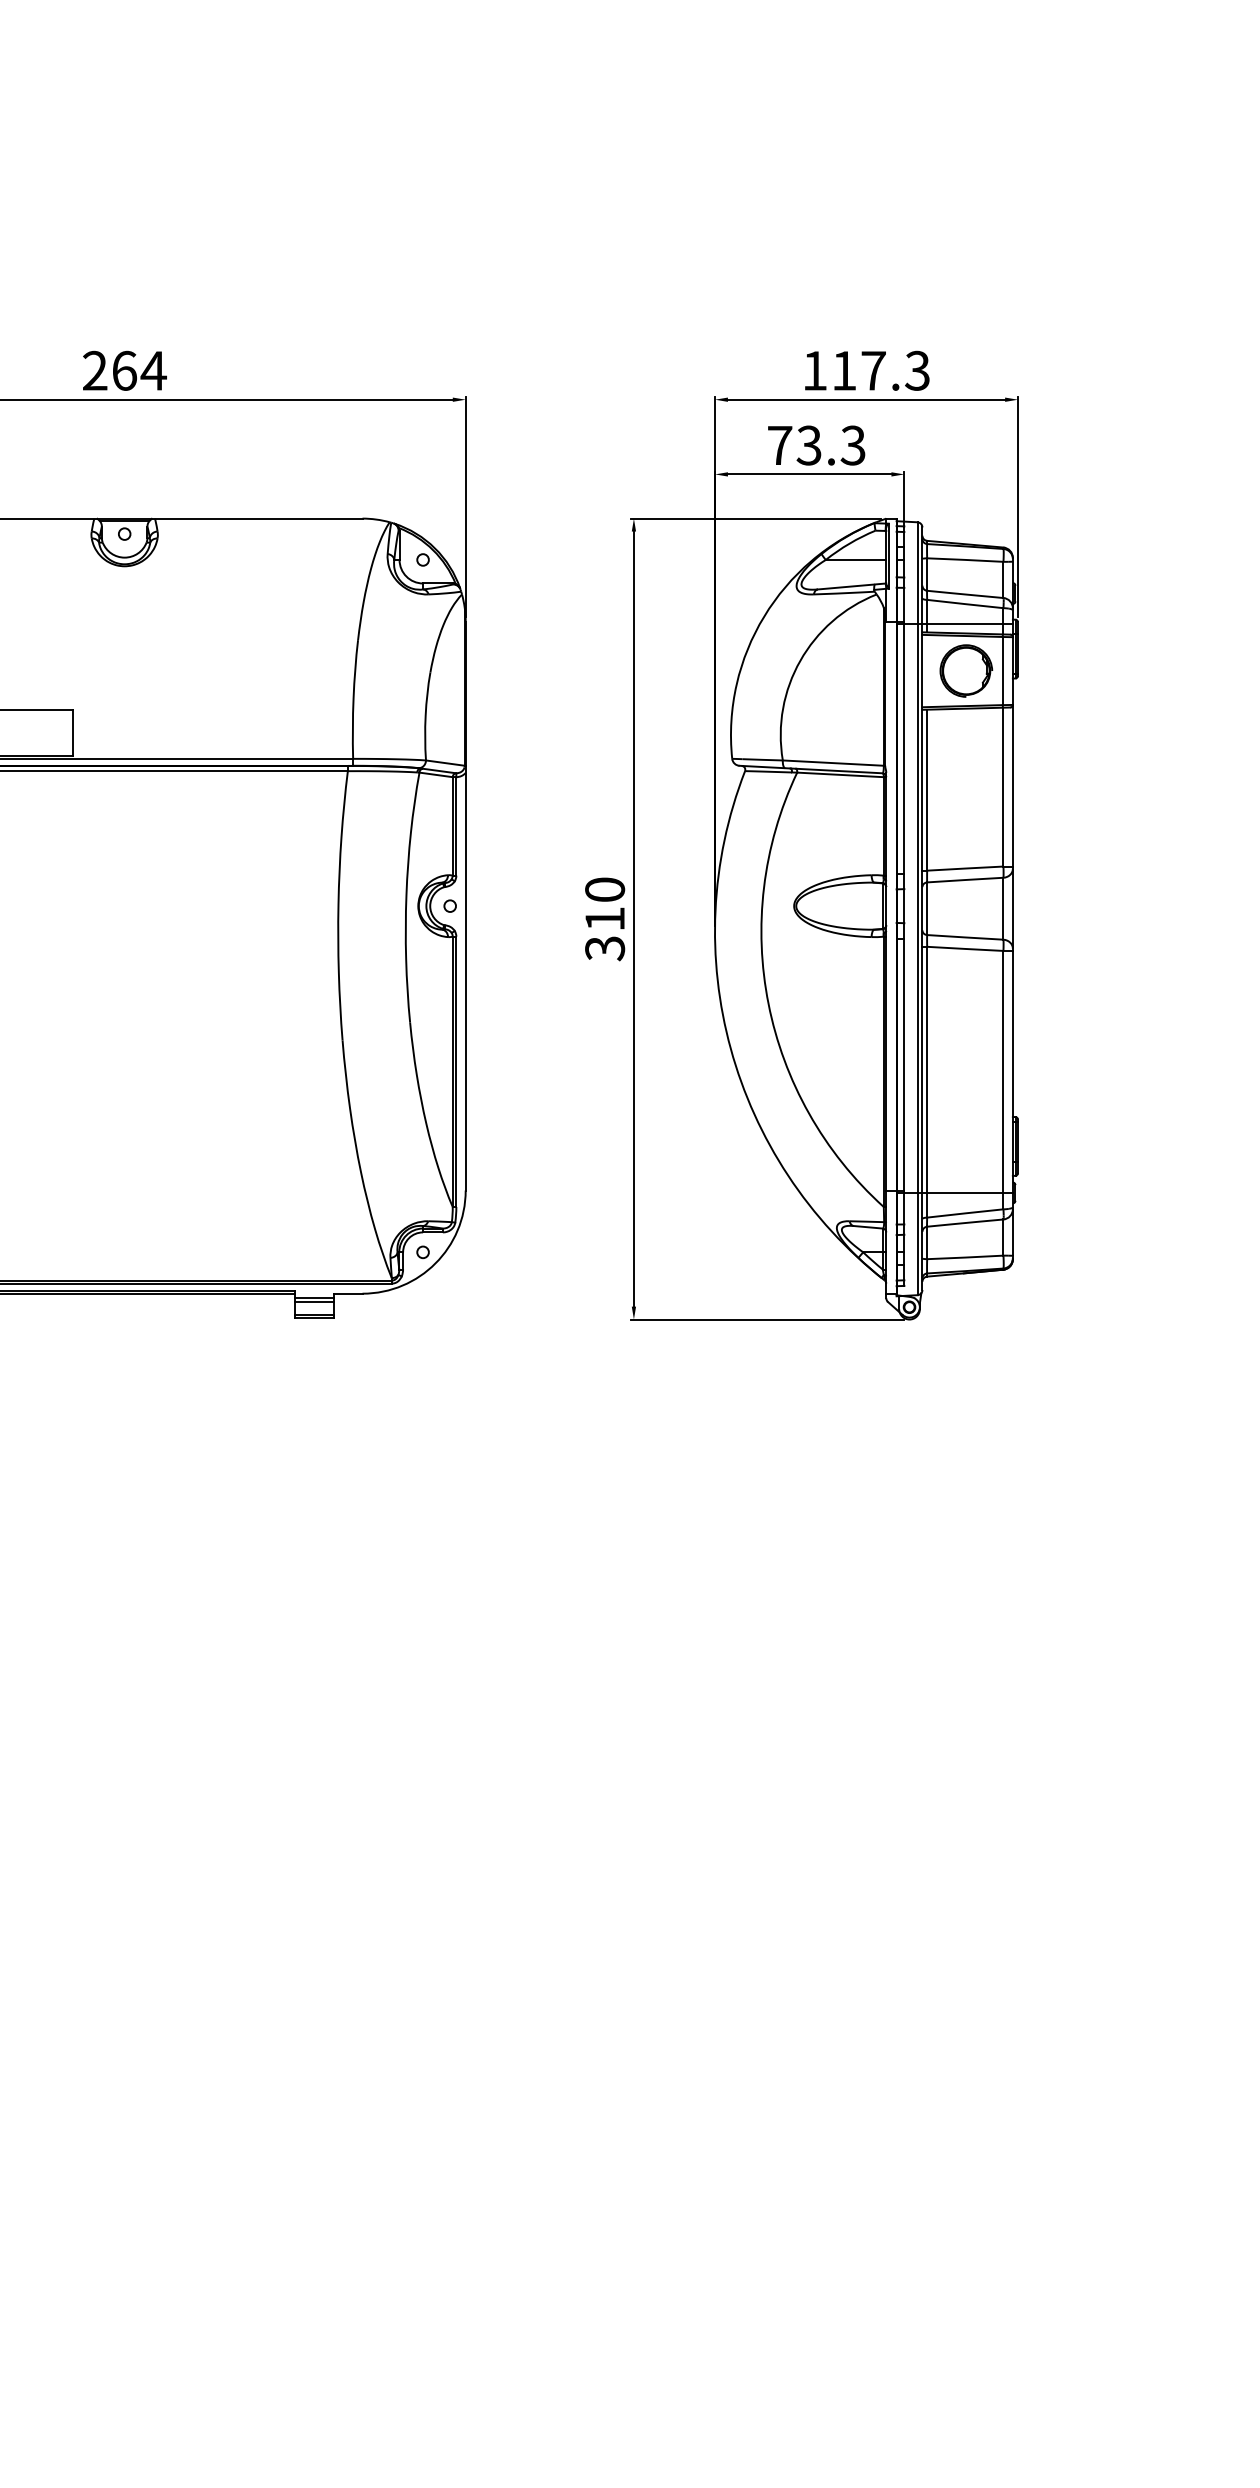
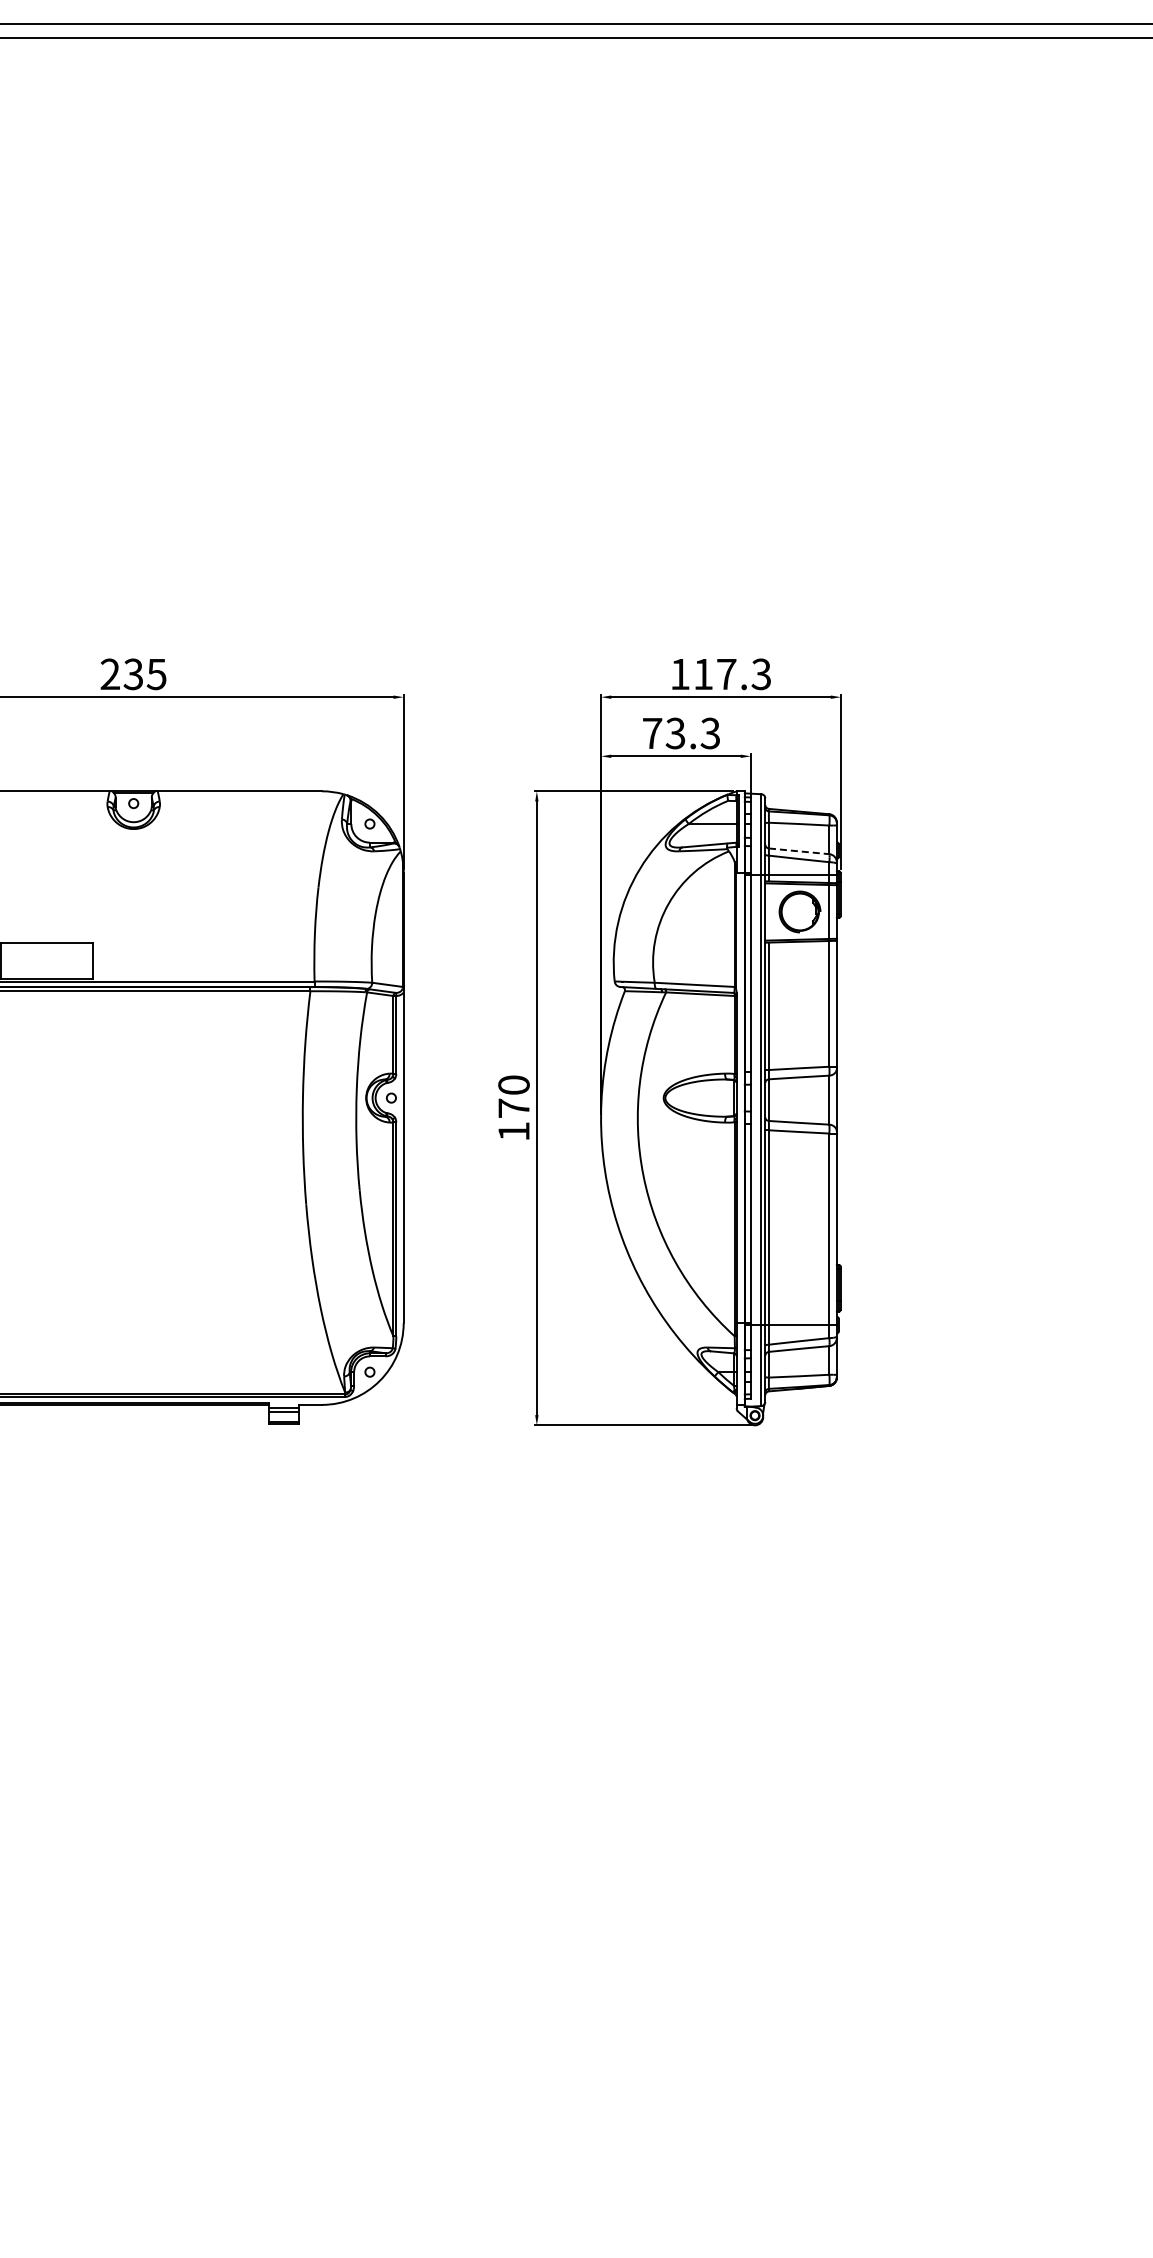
text: (139, 371) -> (145, 674), 264 -> 235
line: (965, 594) -> (799, 851), solid -> dashed
text: (604, 933) -> (513, 1119), 310 -> 170

